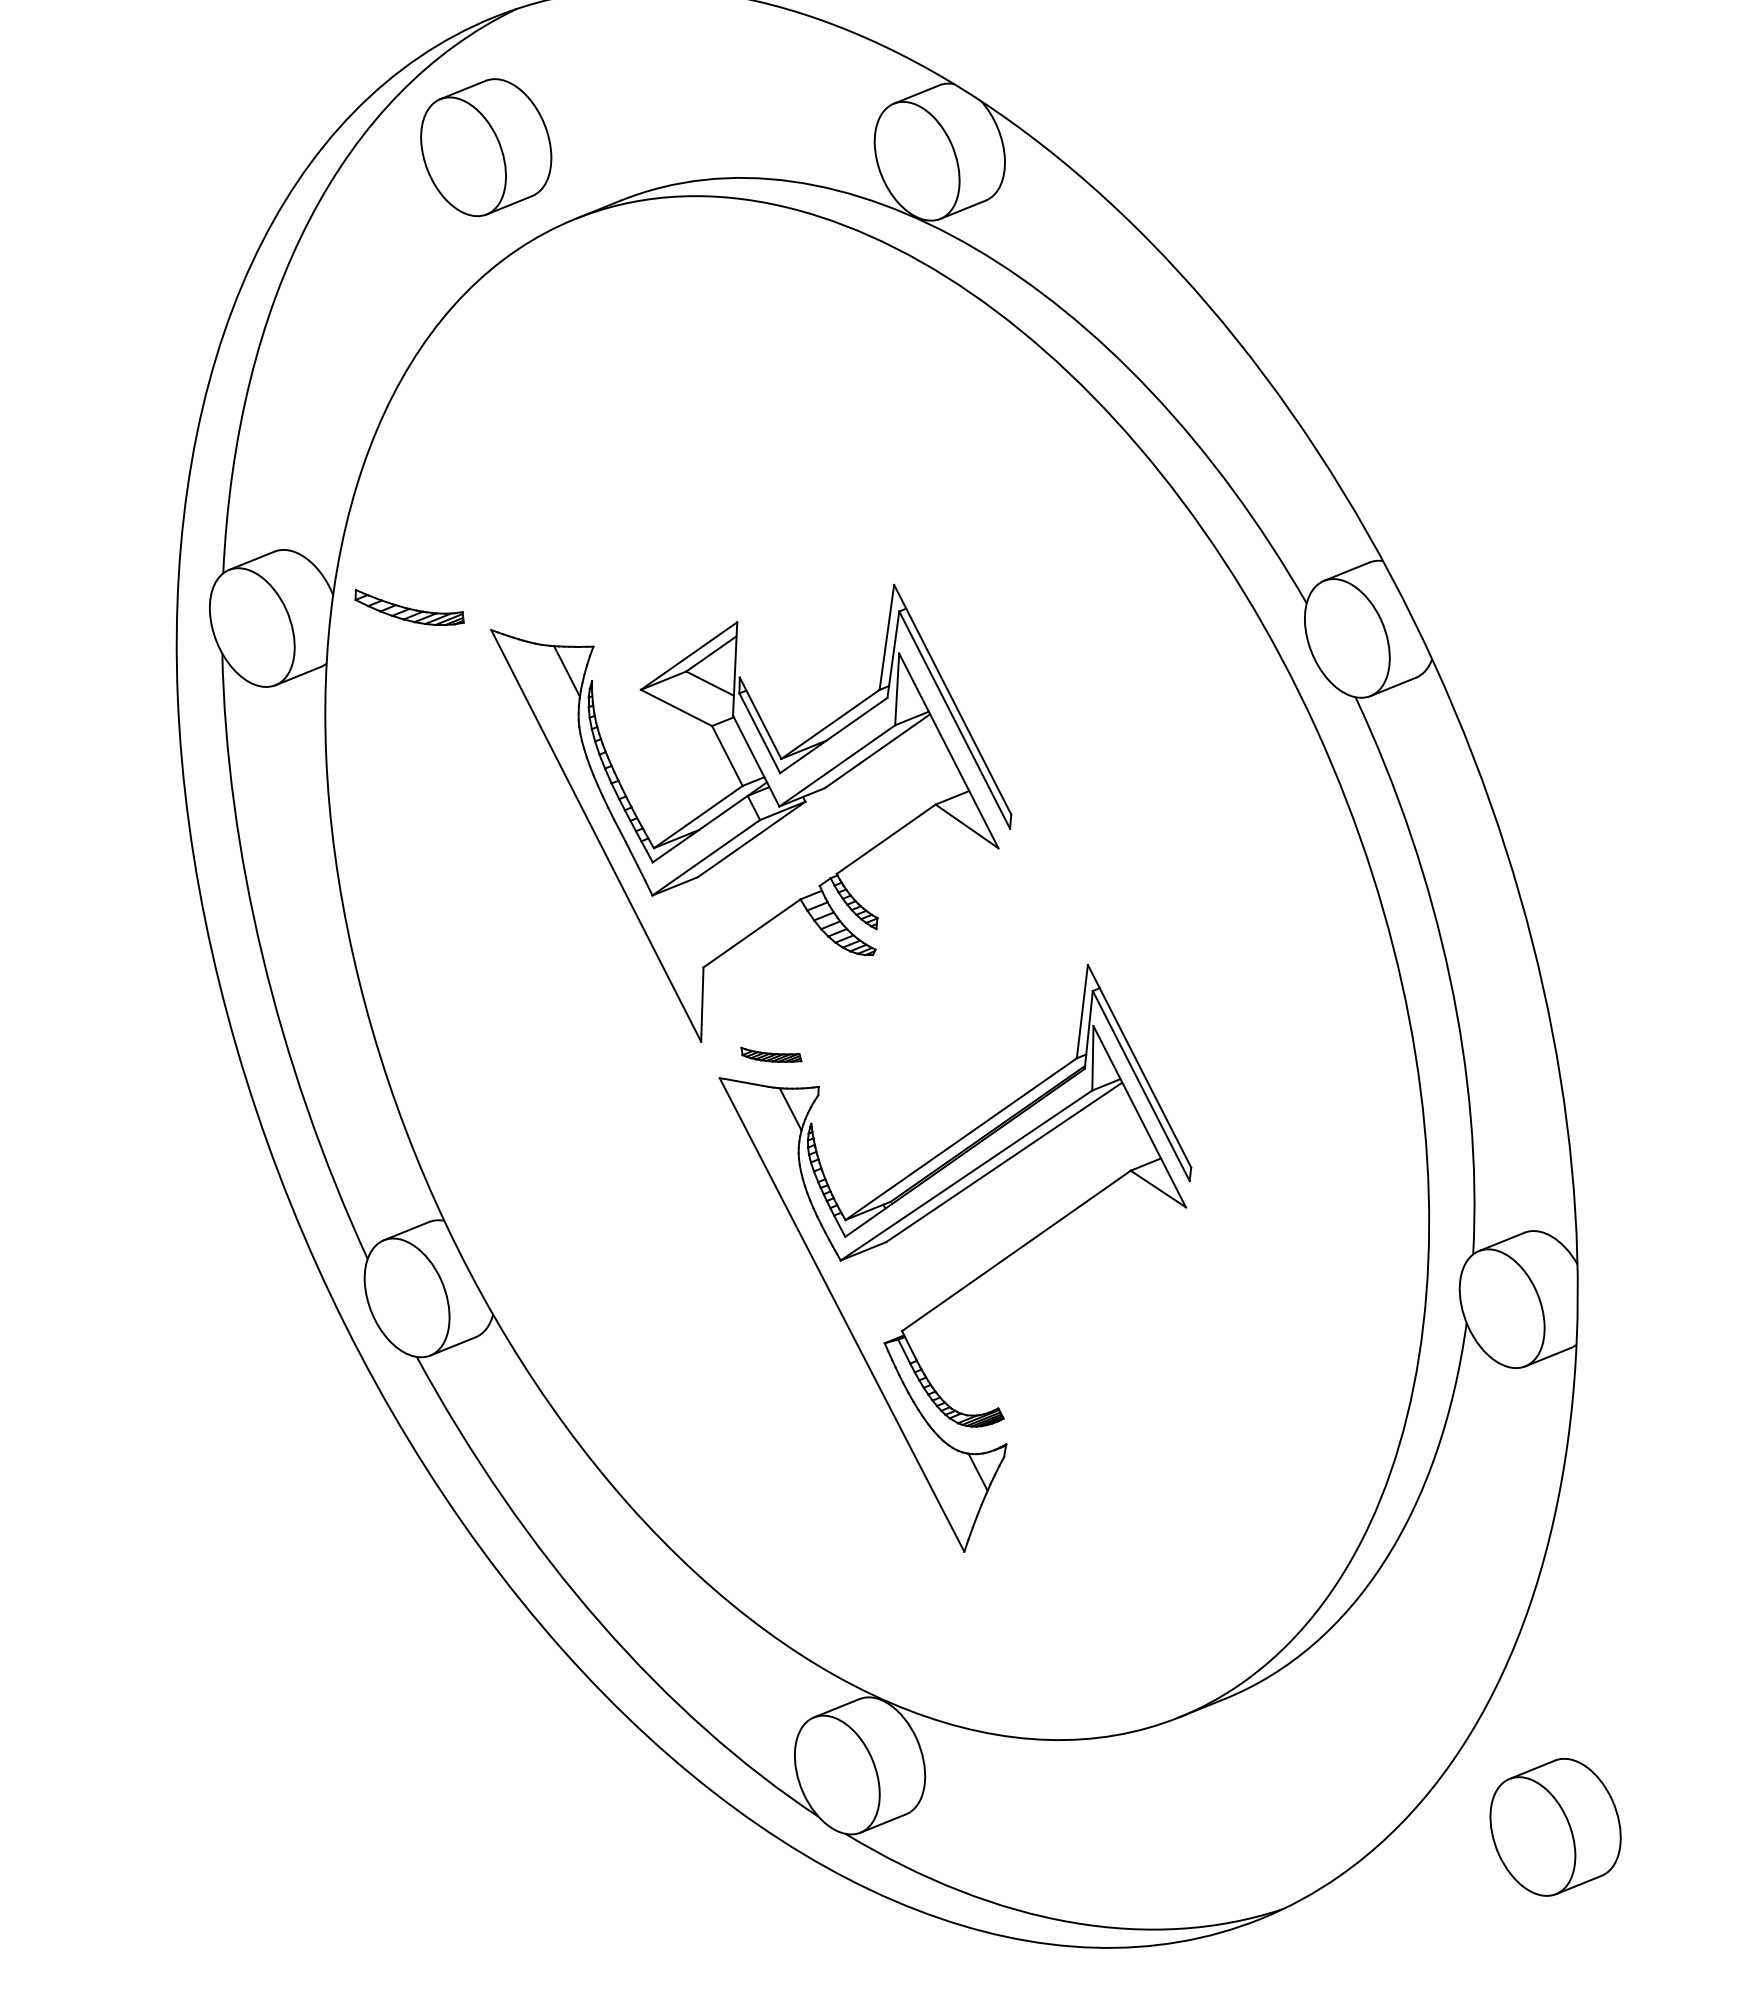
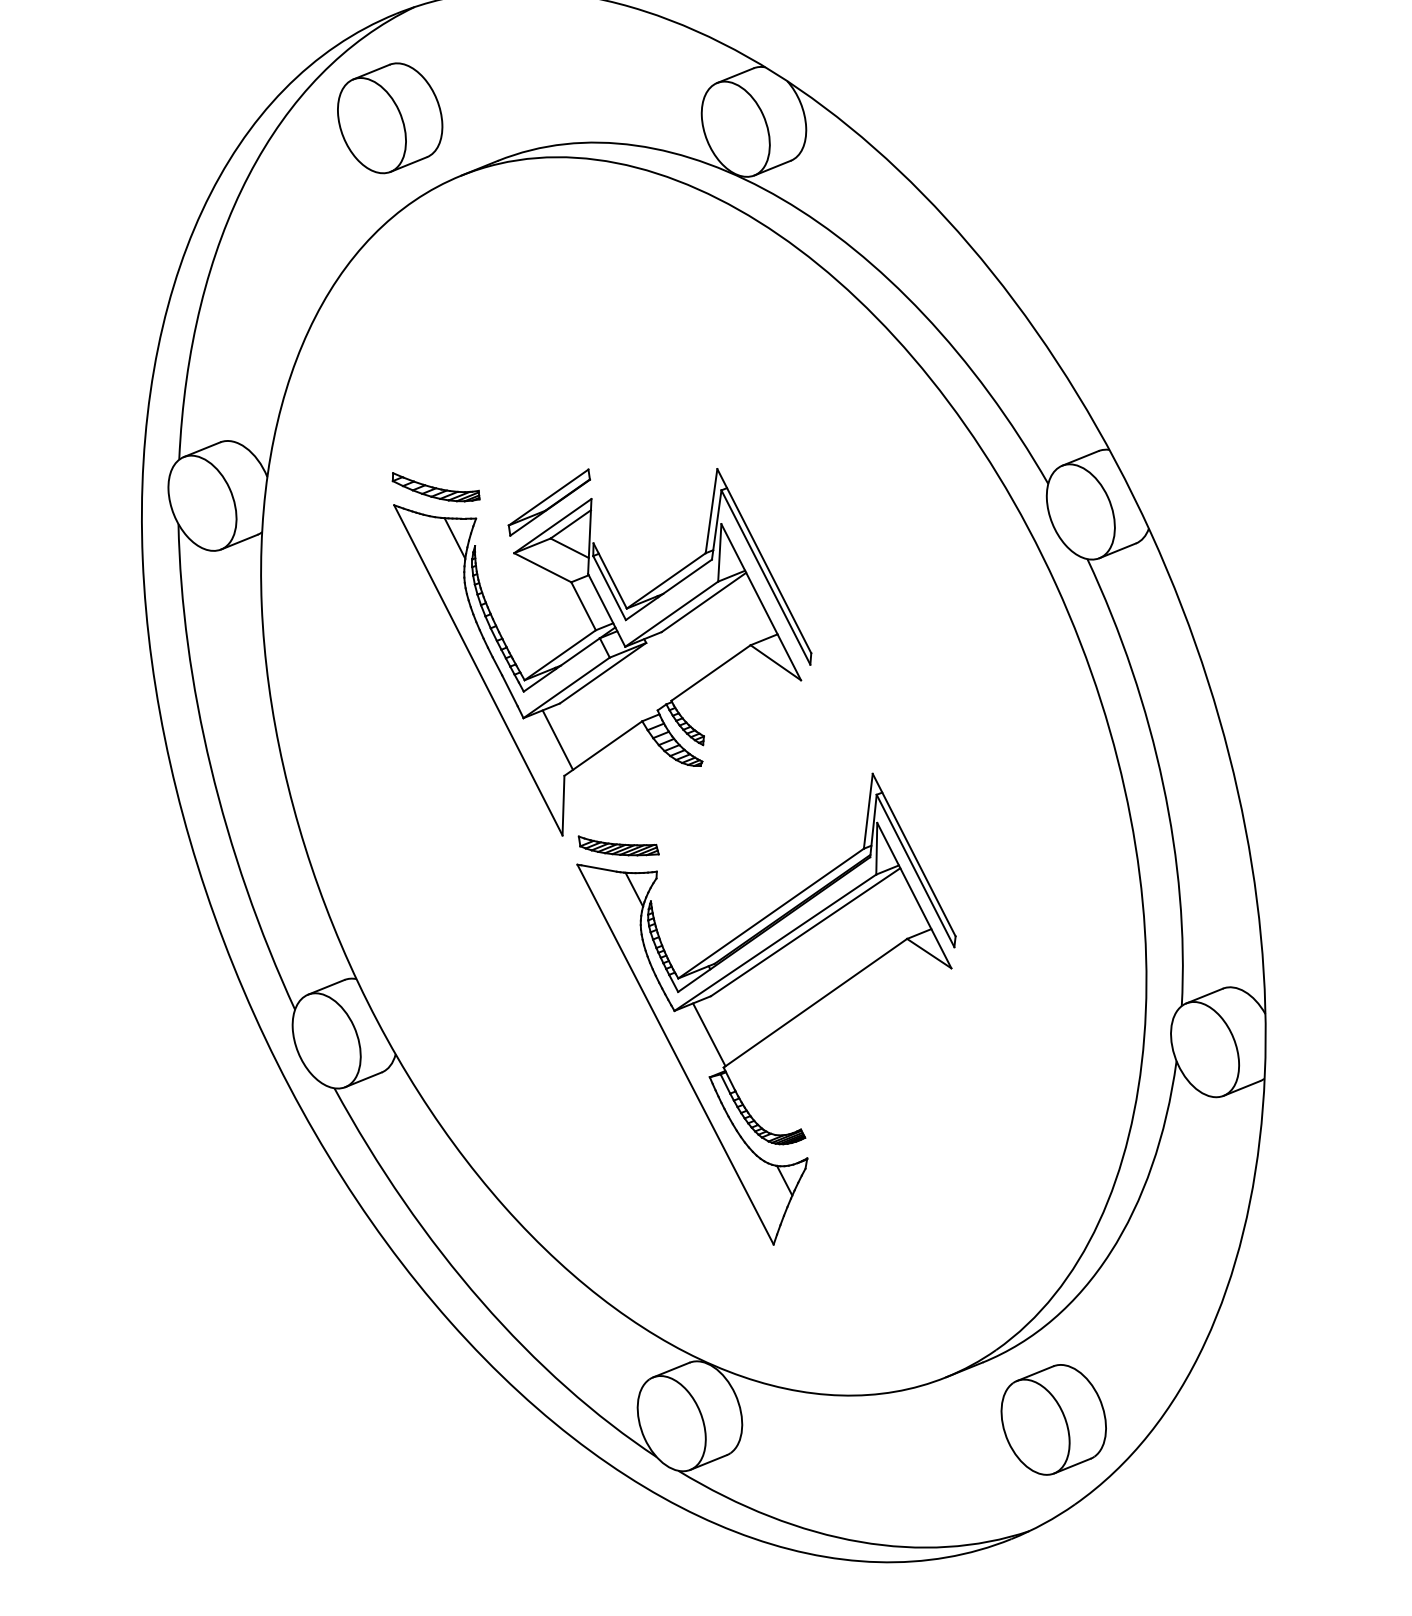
part: (409, 607) -> (436, 487), moved
part: (684, 626) -> (549, 502), added
line: (695, 922) -> (558, 739), added
part: (771, 1054) -> (618, 845), size x1.67
line: (883, 1290) -> (708, 1034), added
part: (1555, 1826) -> (1053, 1419), moved

